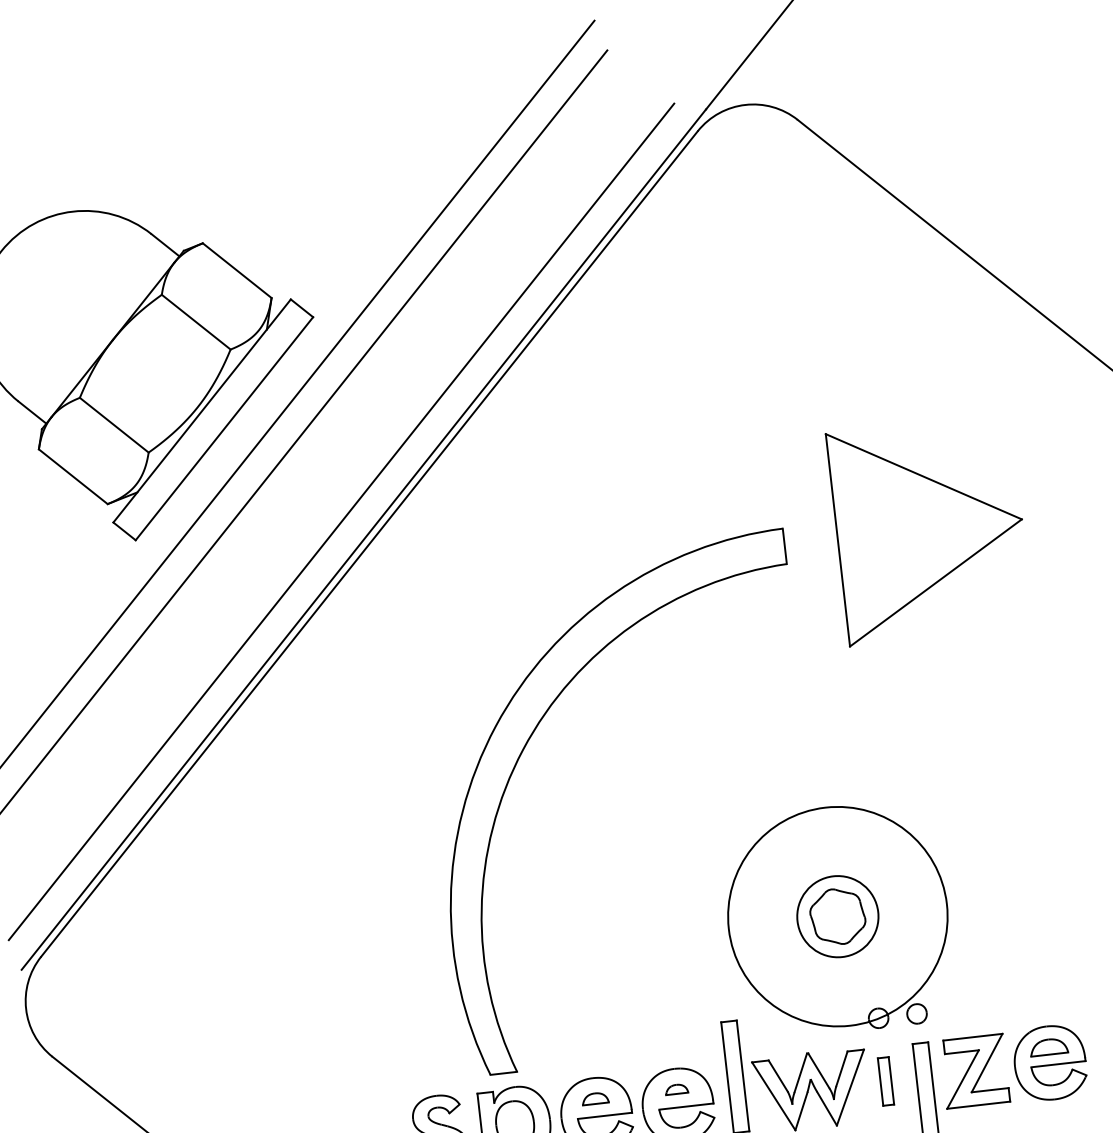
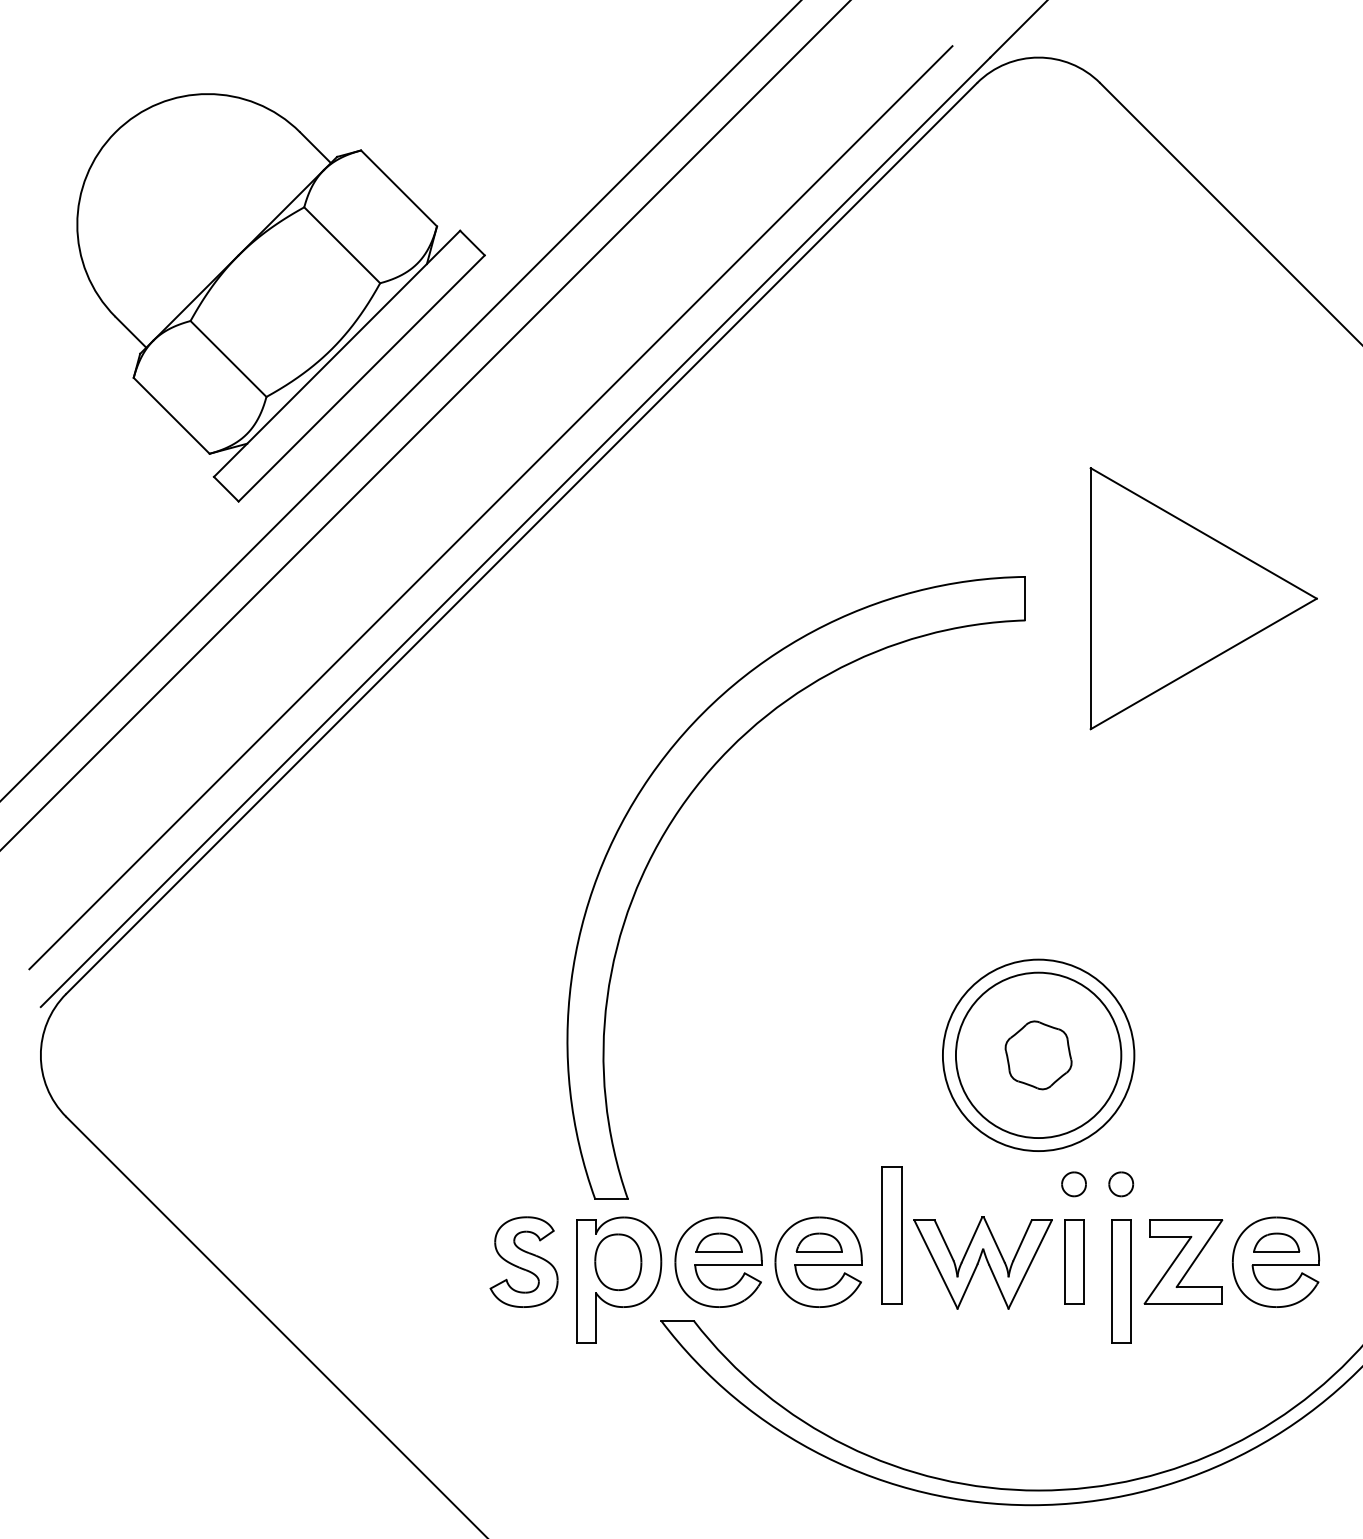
circle: (837, 916) -> (1038, 1055), size x0.71
circle: (837, 916) -> (1038, 1055), size x1.67
part: (886, 1081) -> (1074, 1261), size x1.43
part: (676, 1089) -> (818, 1242), size x1.67
part: (594, 1098) -> (718, 1242), size x1.43

